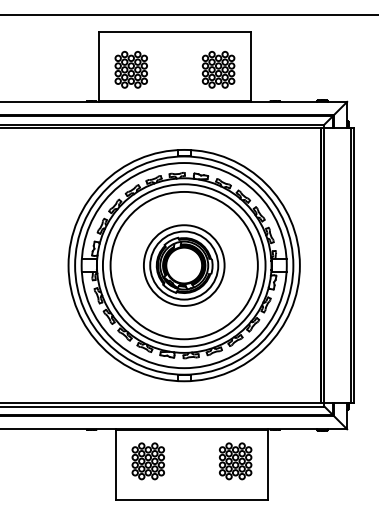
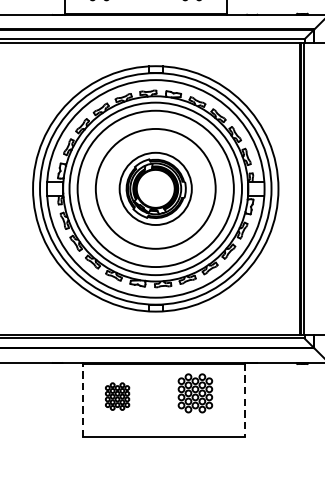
circle: (183, 265) -> (154, 188), size x1.4
part: (147, 461) -> (116, 396), size x0.7
part: (235, 461) -> (195, 393), moved
line: (115, 464) -> (82, 399), solid -> dashed
line: (268, 464) -> (245, 399), solid -> dashed

